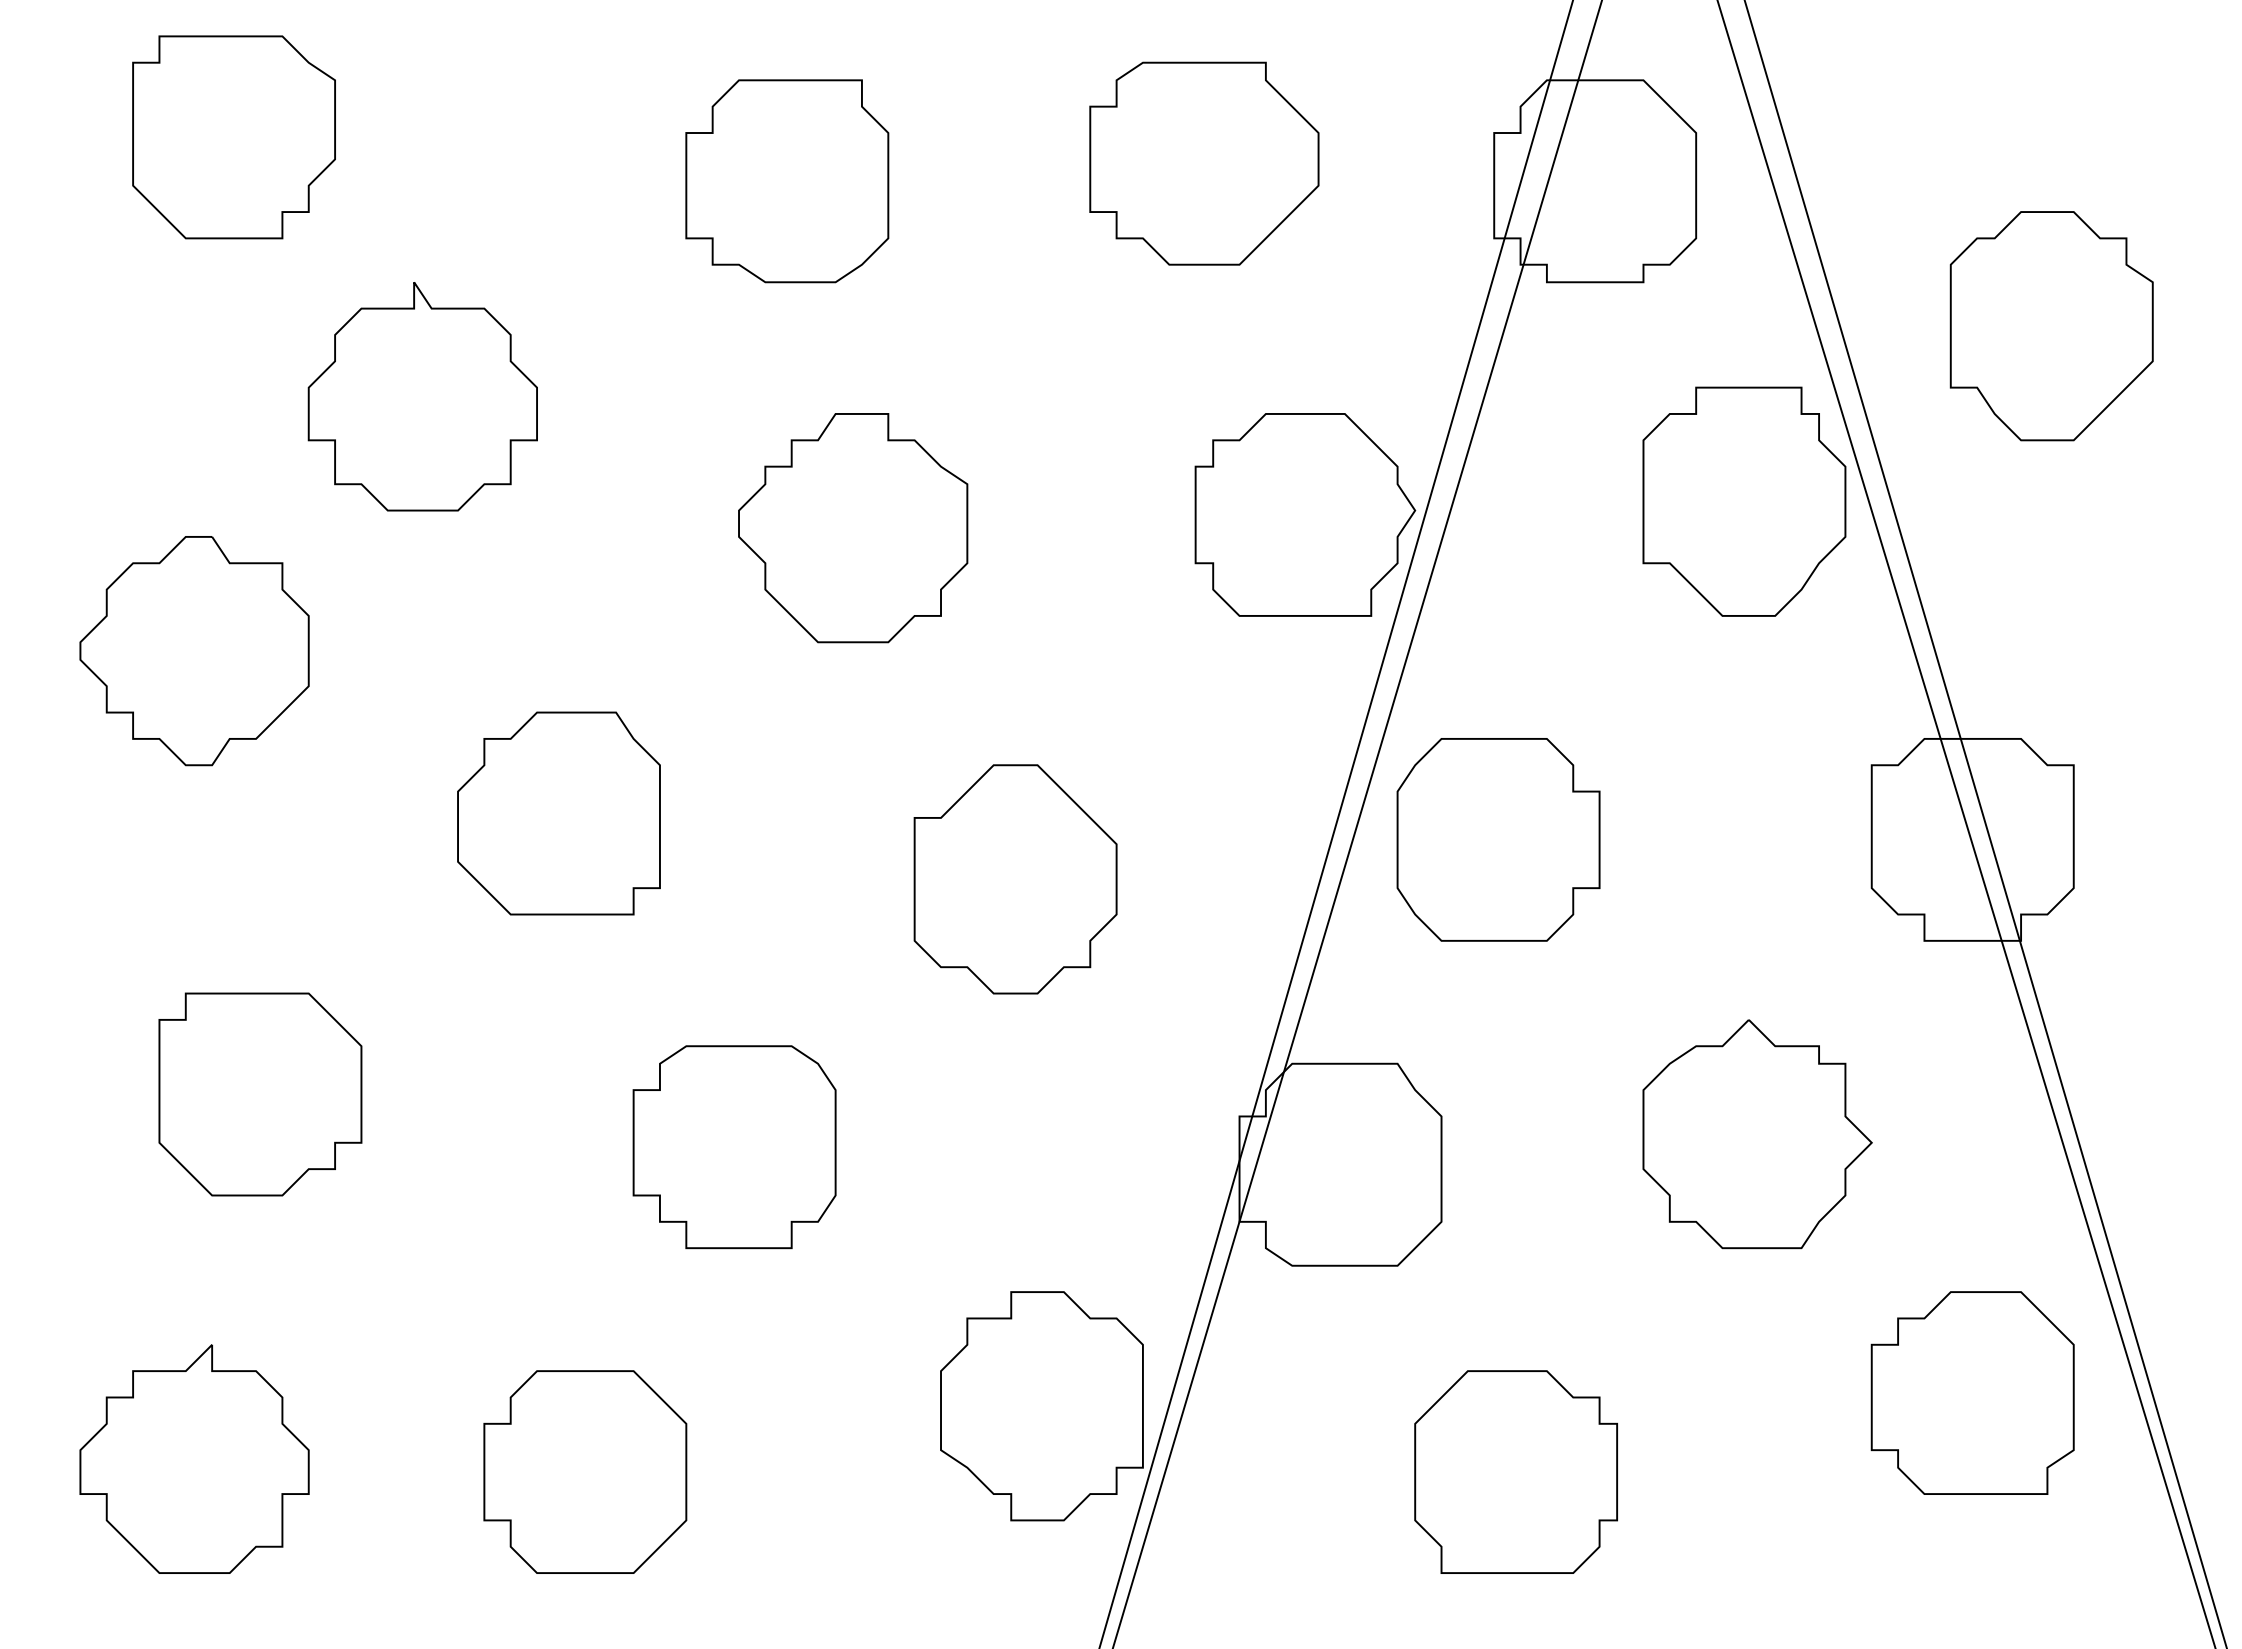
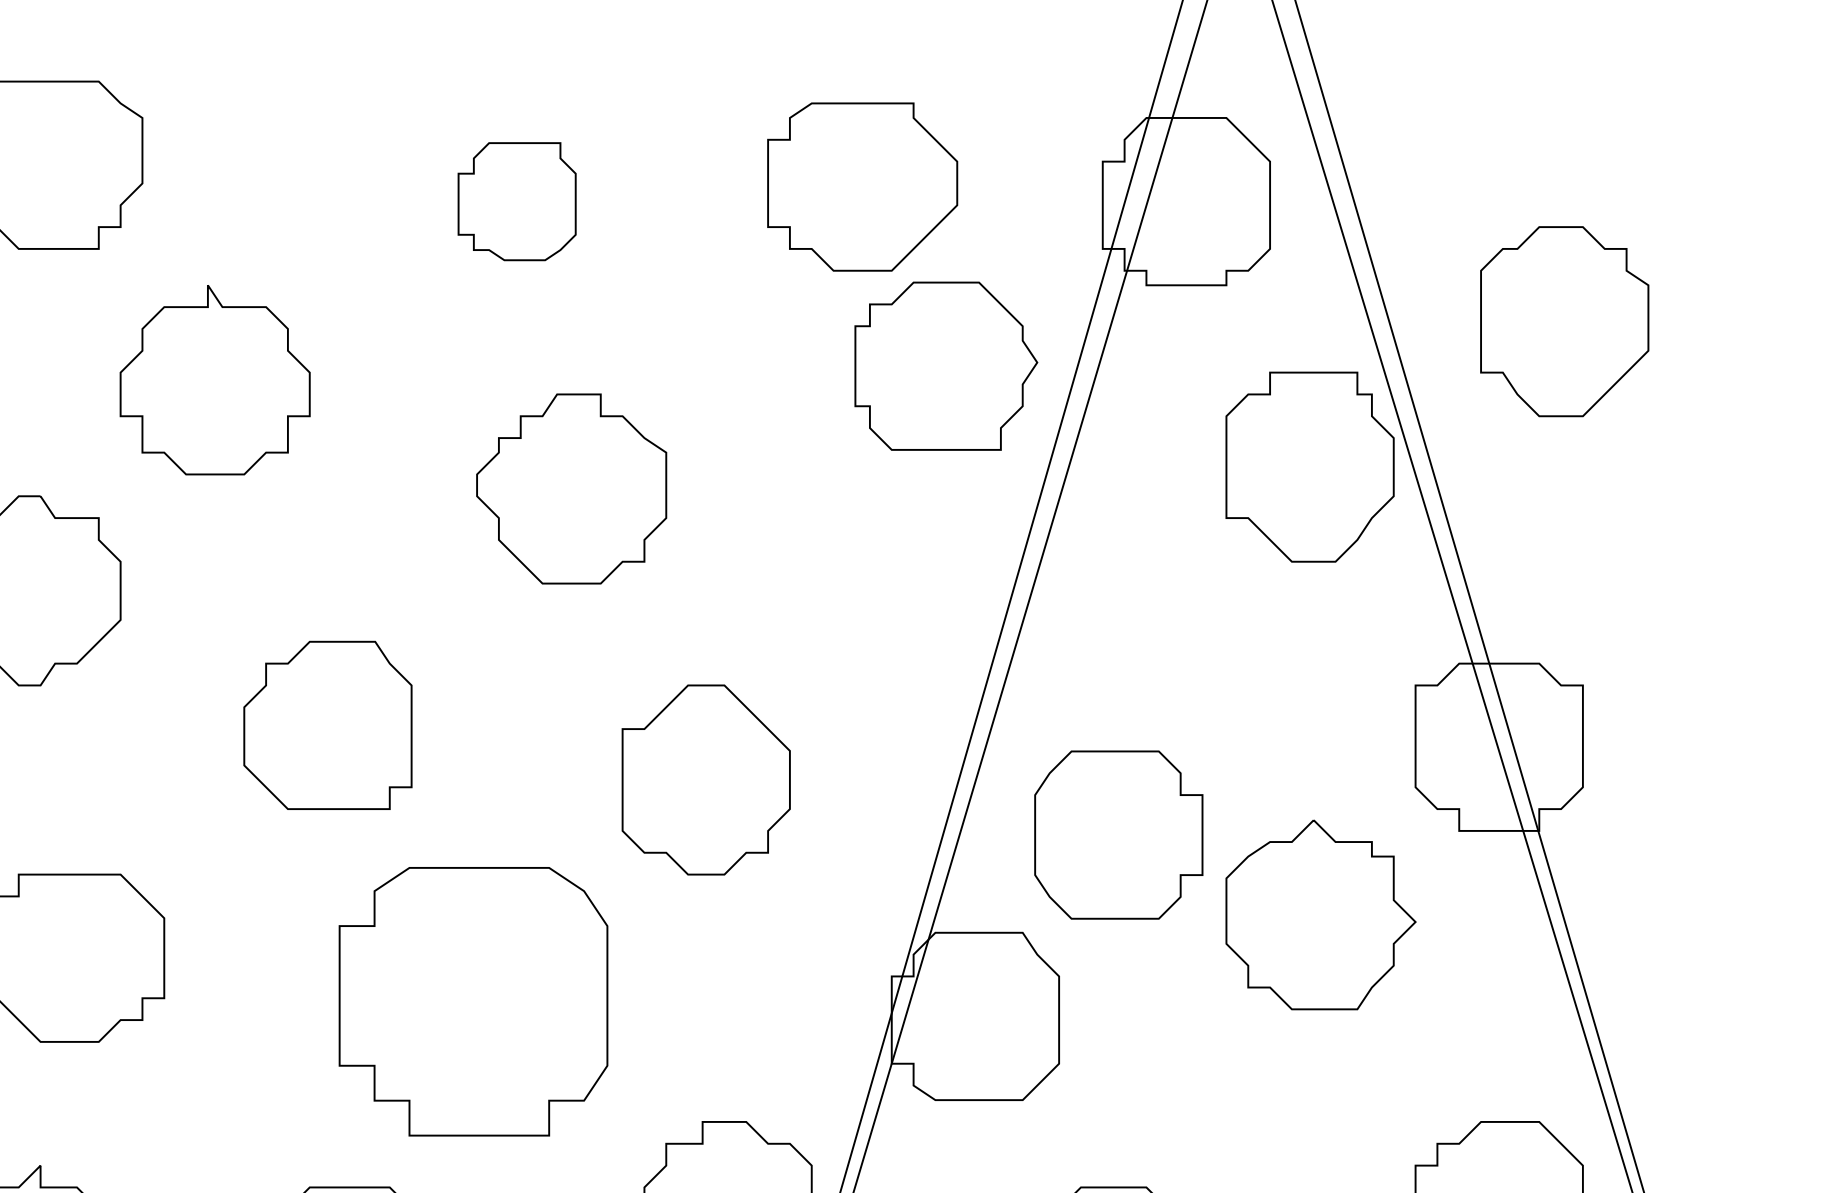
part: (787, 181) -> (517, 201), size x0.7
part: (1305, 514) -> (946, 365), moved
part: (1498, 839) -> (1118, 834), moved
part: (1757, 1134) -> (1320, 915), moved
part: (734, 1147) -> (473, 1002), size x1.6

